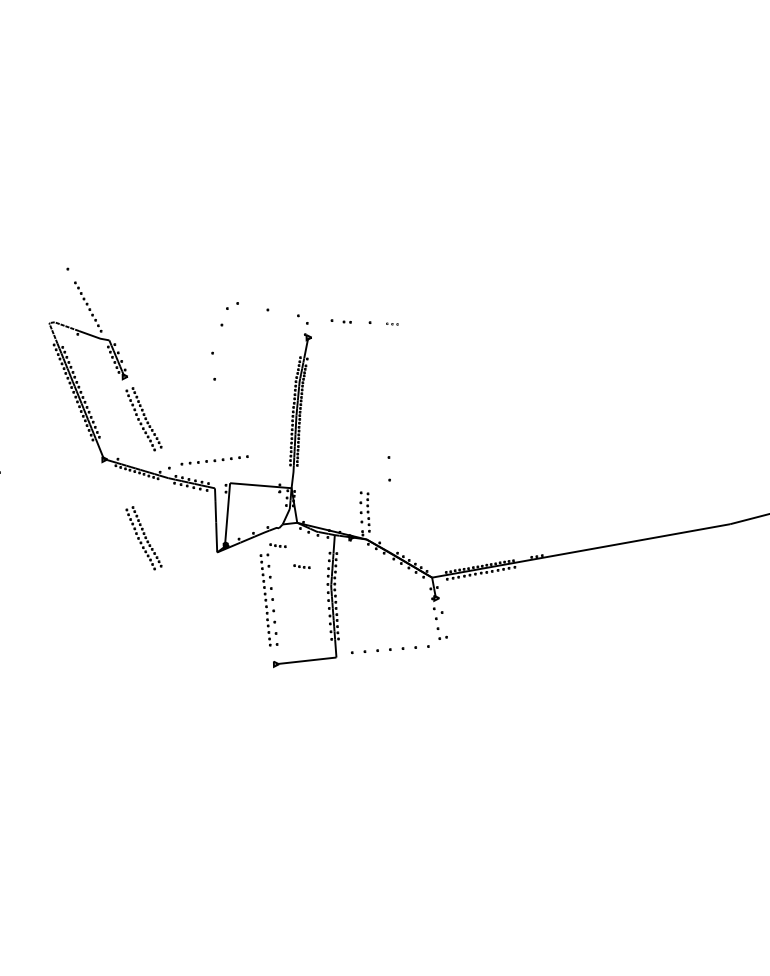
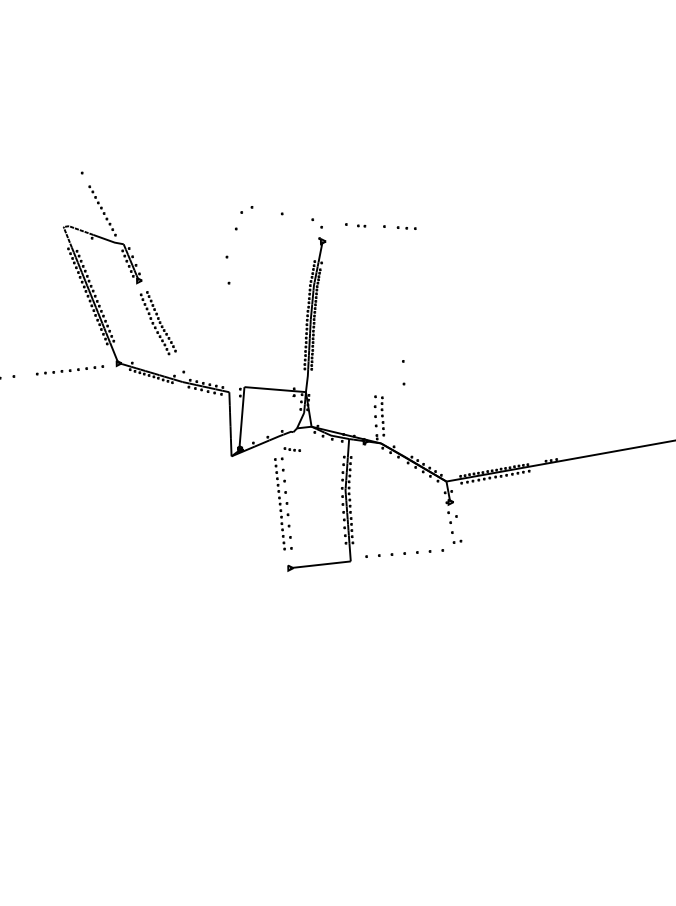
part: (392, 323) -> (406, 227), size x1.67
part: (214, 460) -> (69, 370), moved
part: (143, 538) -> (157, 442), removed
part: (301, 566) -> (315, 470), removed

